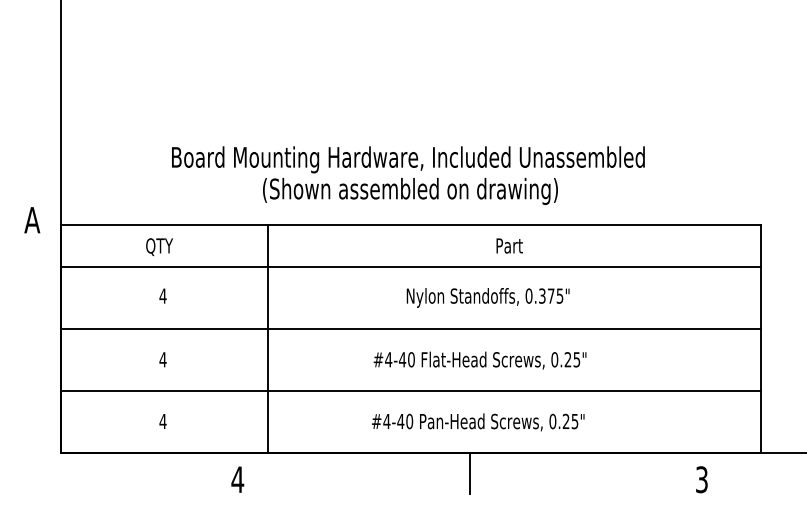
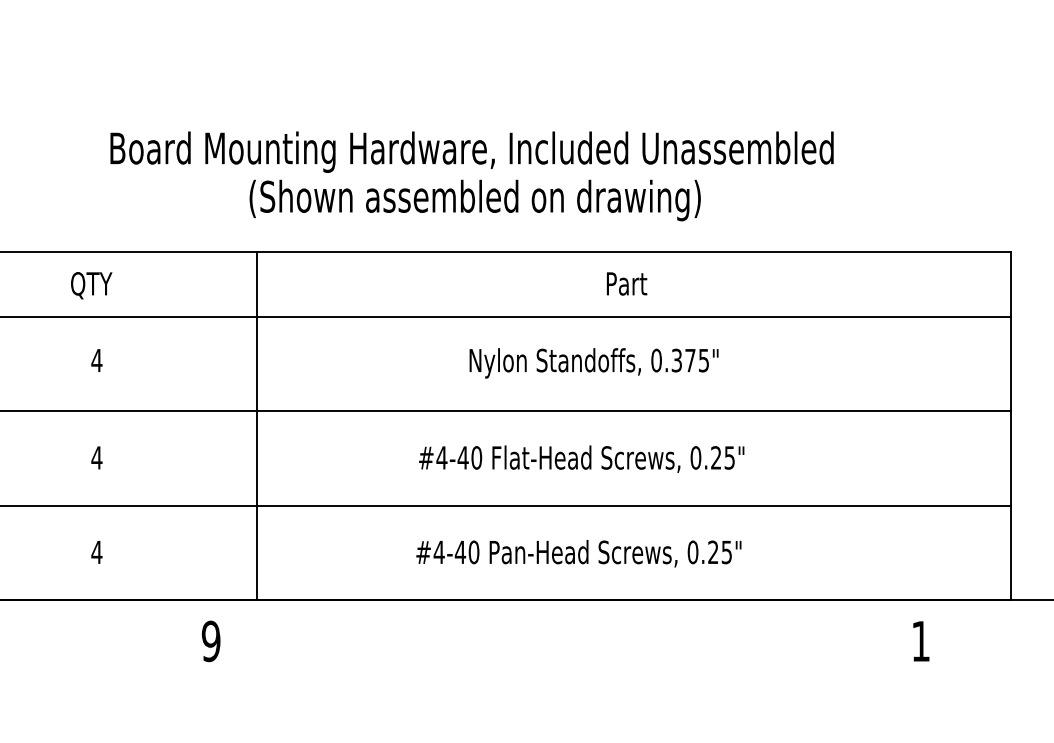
line: (470, 472) -> (567, 630), removed
text: (237, 479) -> (210, 641), 4 -> 9
text: (701, 479) -> (920, 641), 3 -> 1

